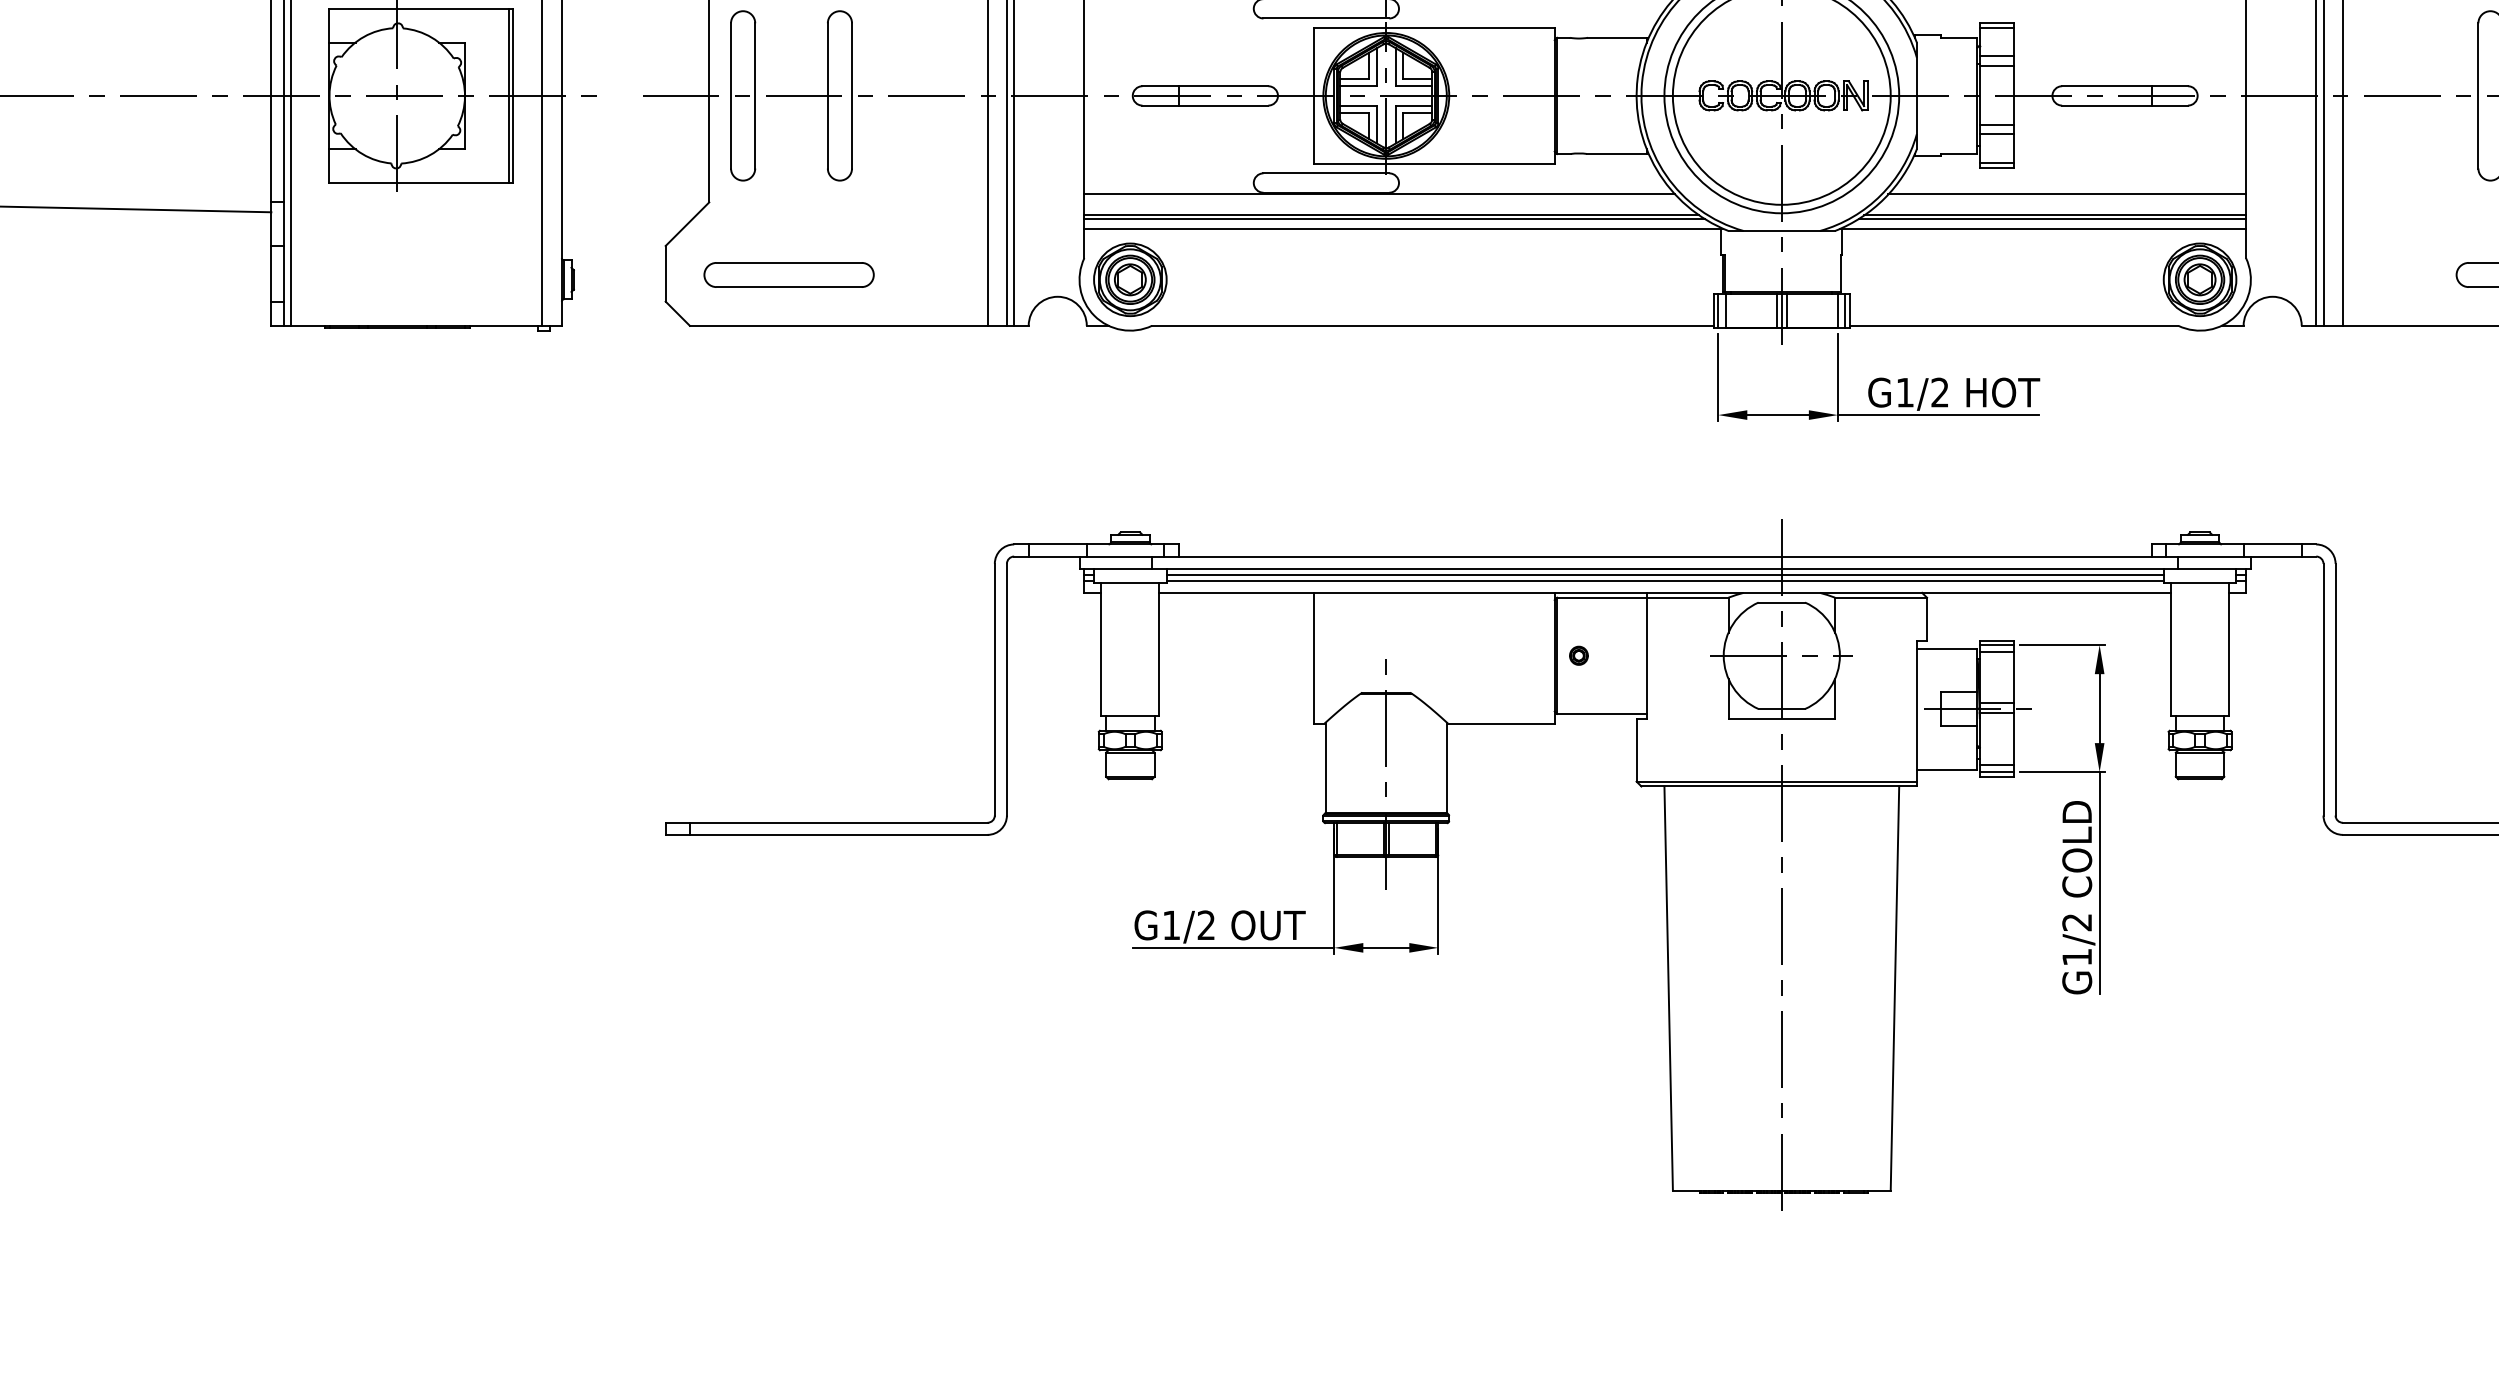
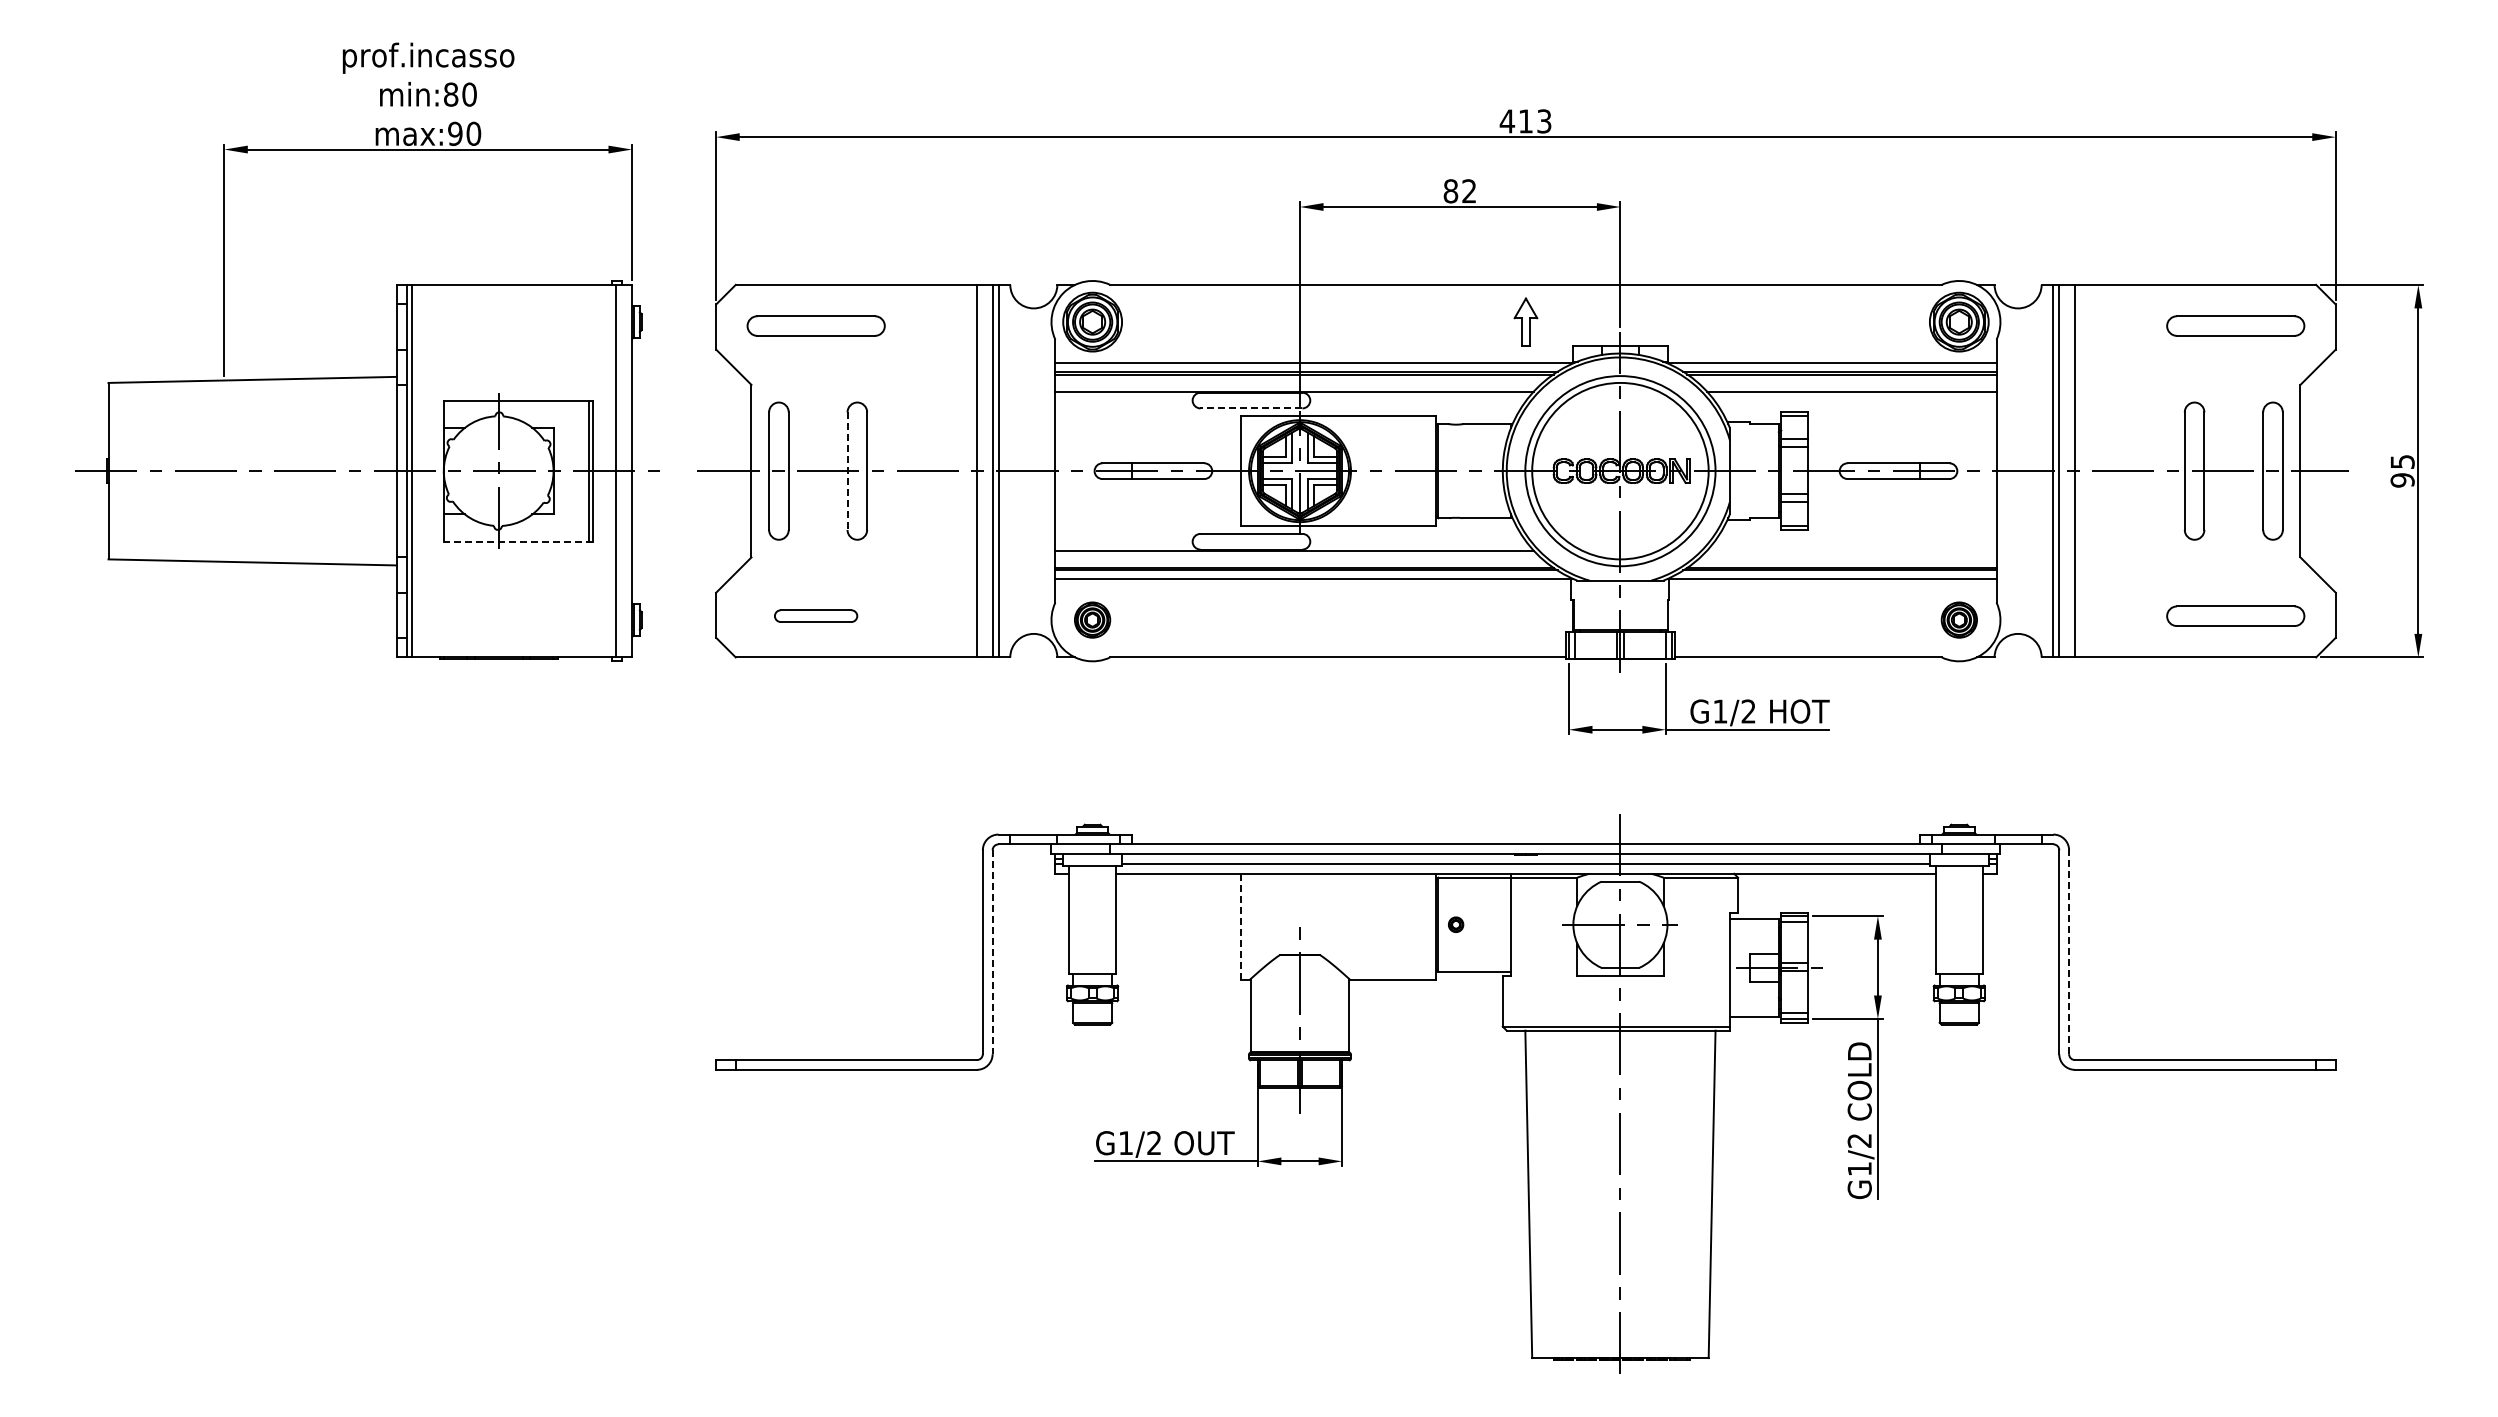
line: (1326, 18) -> (1251, 408), solid -> dashed
line: (827, 96) -> (847, 471), solid -> dashed
line: (421, 182) -> (518, 541), solid -> dashed
line: (2067, 193) -> (1851, 550), removed
part: (788, 274) -> (815, 615), size x0.6
part: (1130, 279) -> (1092, 619), size x0.6
part: (2200, 279) -> (1959, 619), size x0.6
line: (1664, 575) -> (1525, 859), removed
line: (1314, 657) -> (1241, 926), solid -> dashed
line: (1006, 690) -> (992, 952), solid -> dashed
line: (2336, 690) -> (2069, 952), solid -> dashed

